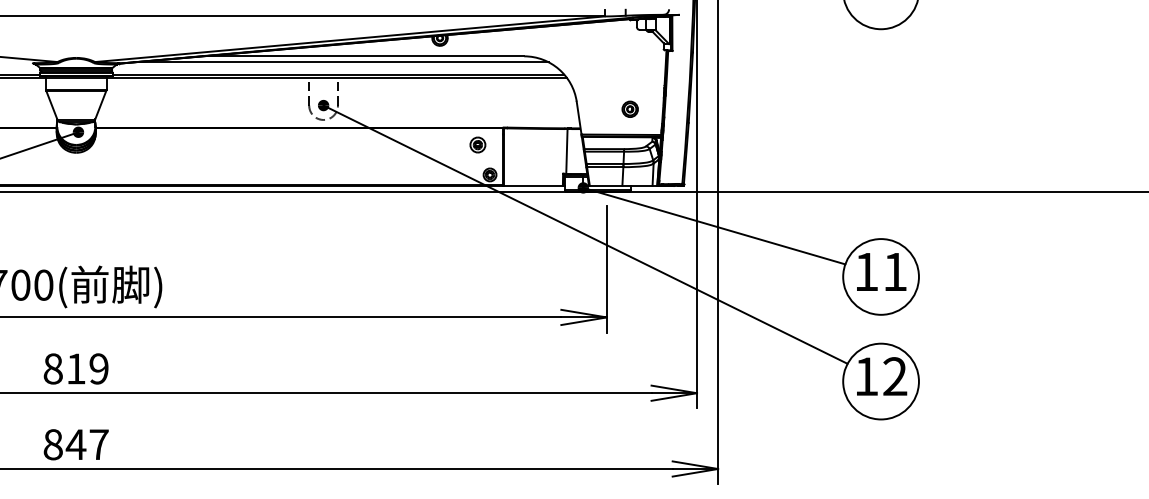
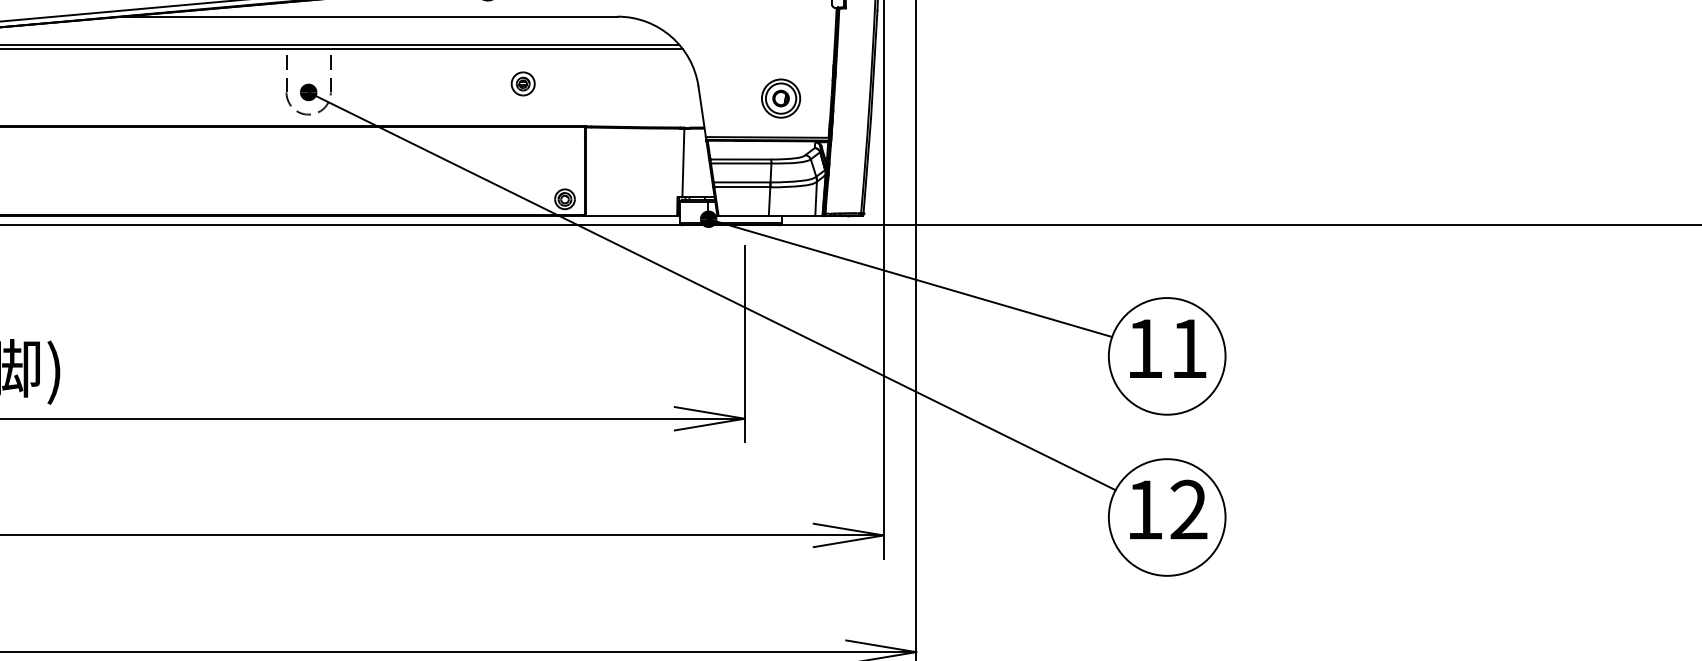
line: (340, 62) -> (334, 26), removed
part: (629, 108) -> (779, 96), size x1.6
part: (477, 144) -> (522, 83), moved

